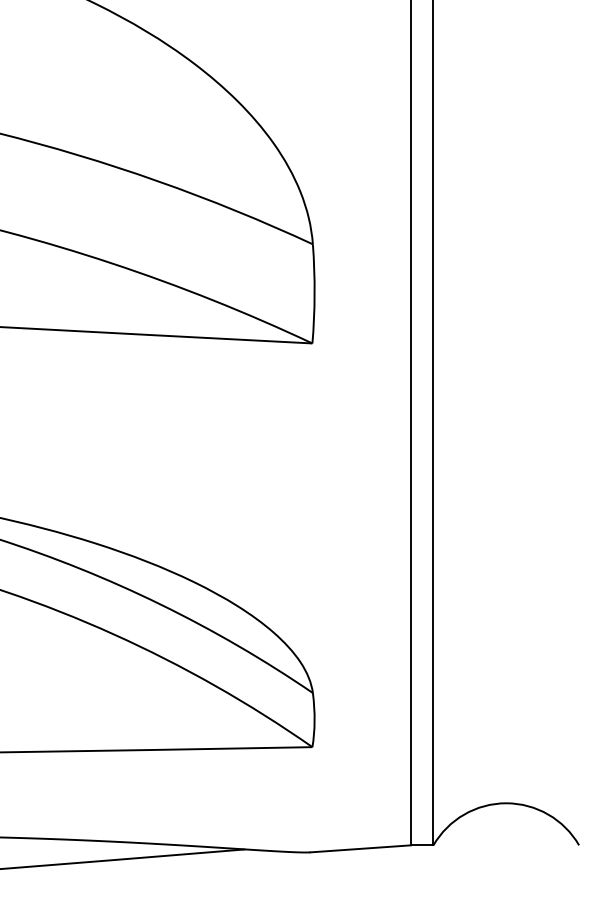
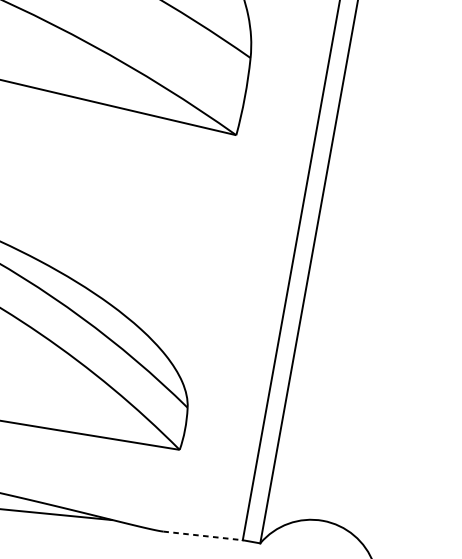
line: (361, 848) -> (203, 535), solid -> dashed

